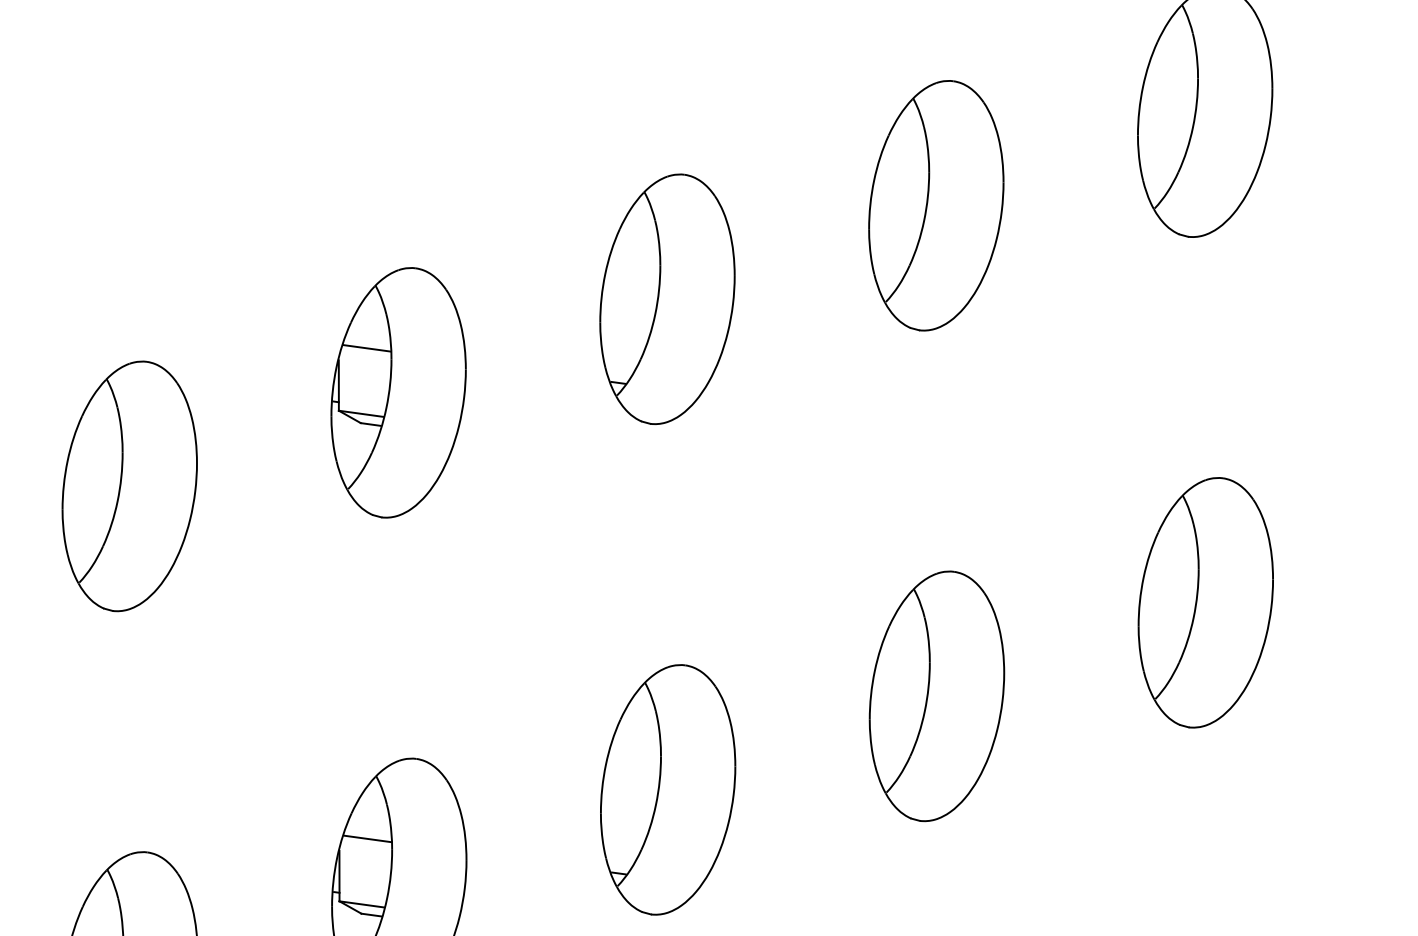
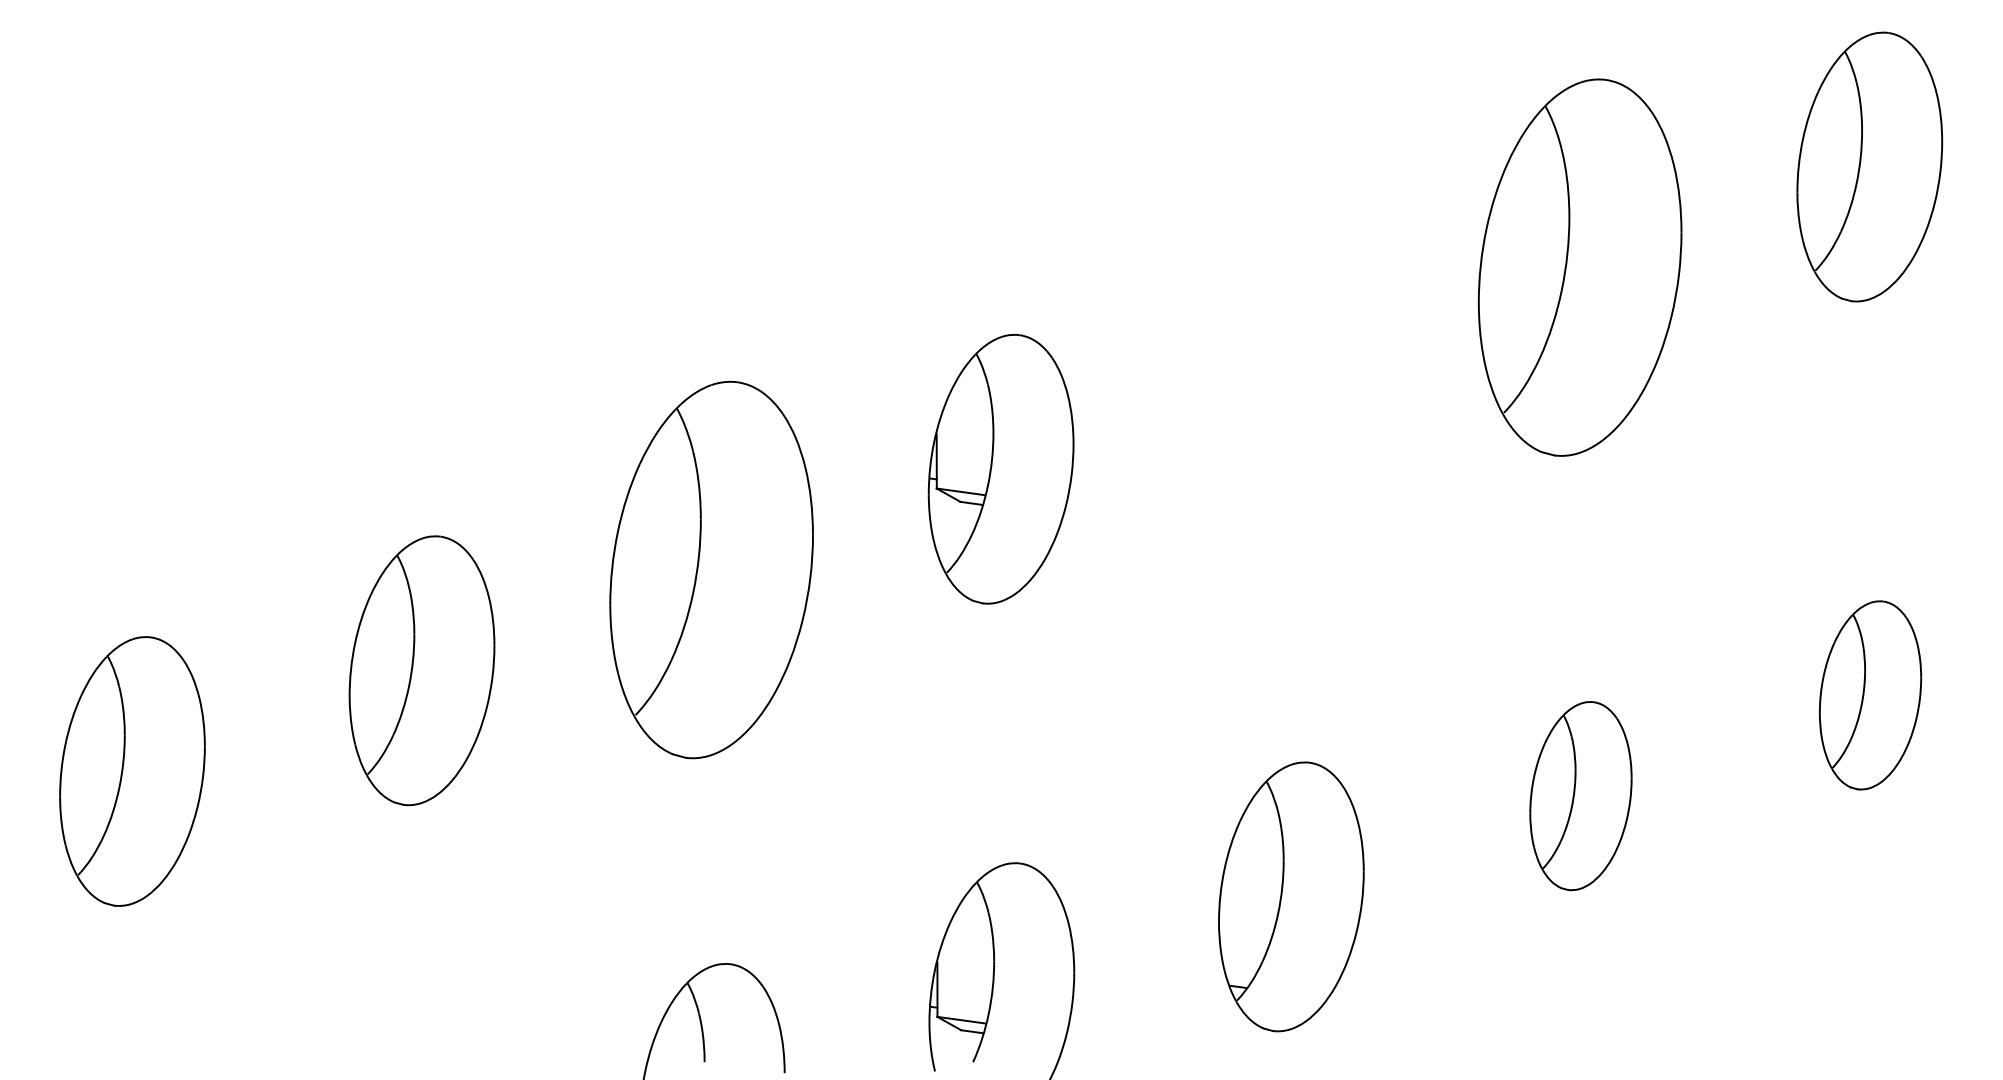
part: (936, 205) -> (1580, 267), size x1.4
part: (667, 299) -> (1290, 368), removed
line: (366, 347) -> (966, 420), removed
part: (129, 485) -> (711, 569), size x1.4
part: (1205, 602) -> (1870, 695), size x0.7
part: (936, 695) -> (1580, 795), size x0.7
line: (367, 838) -> (967, 949), removed

